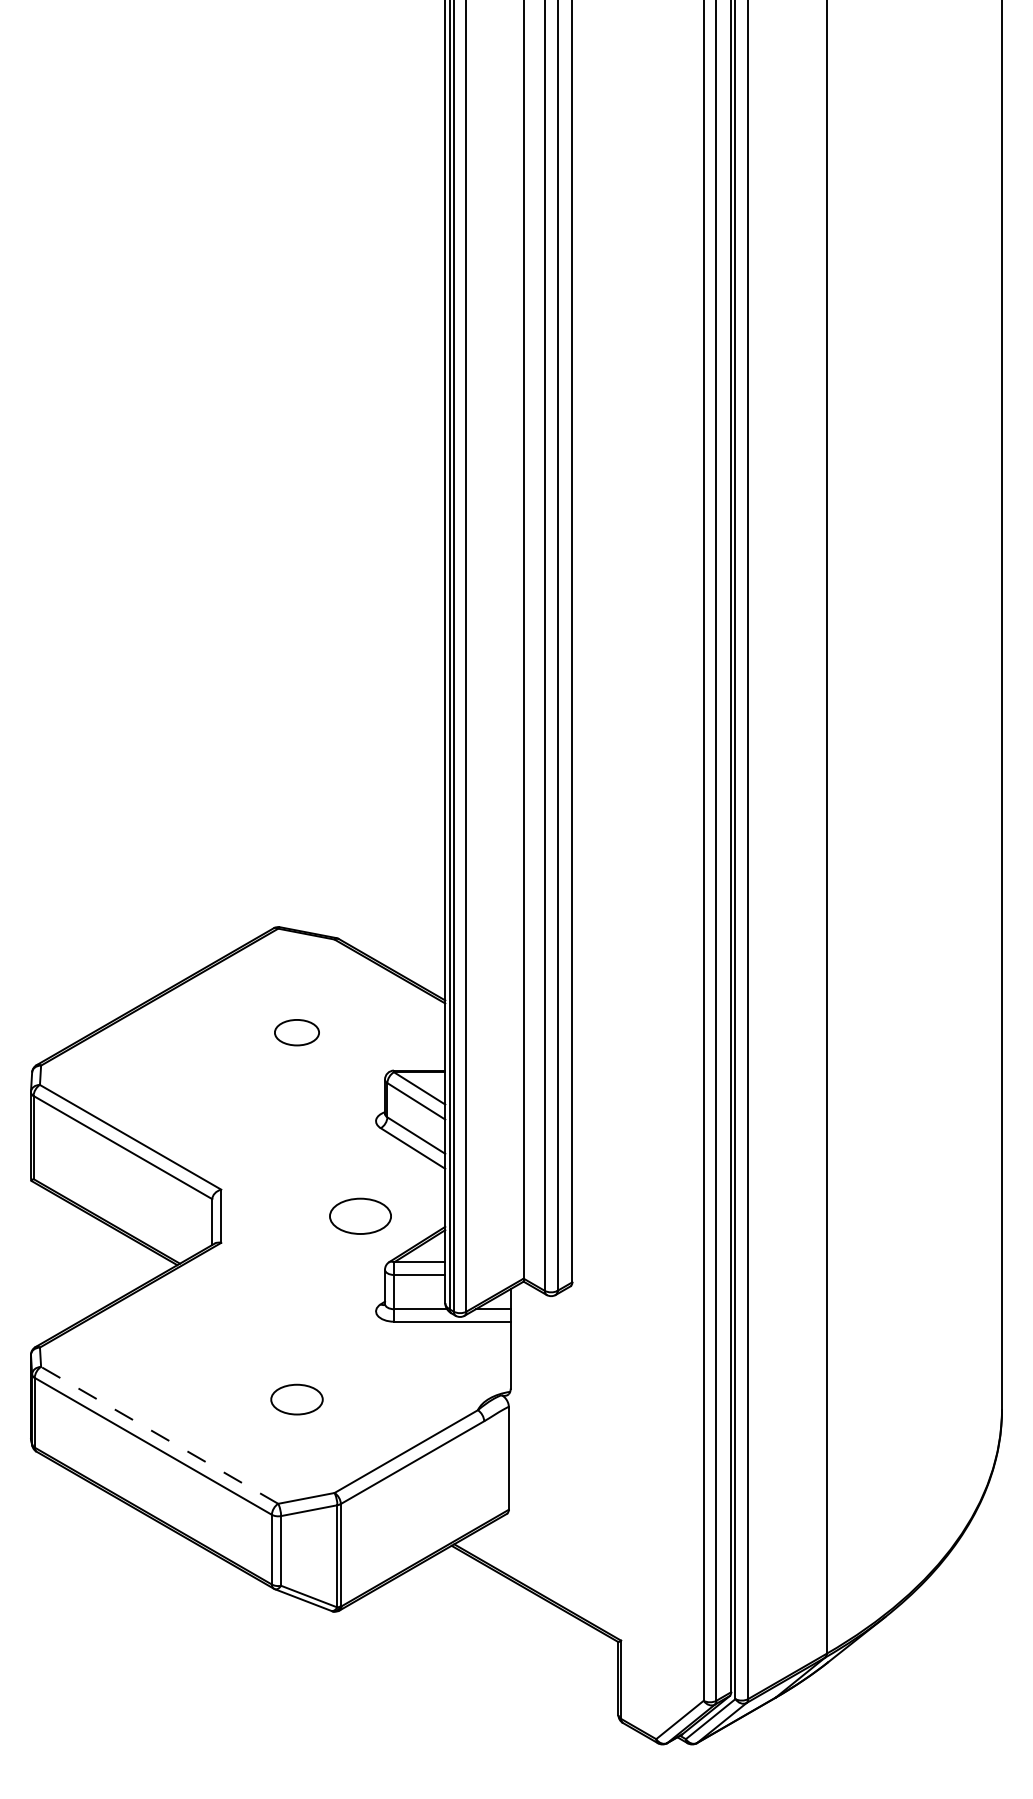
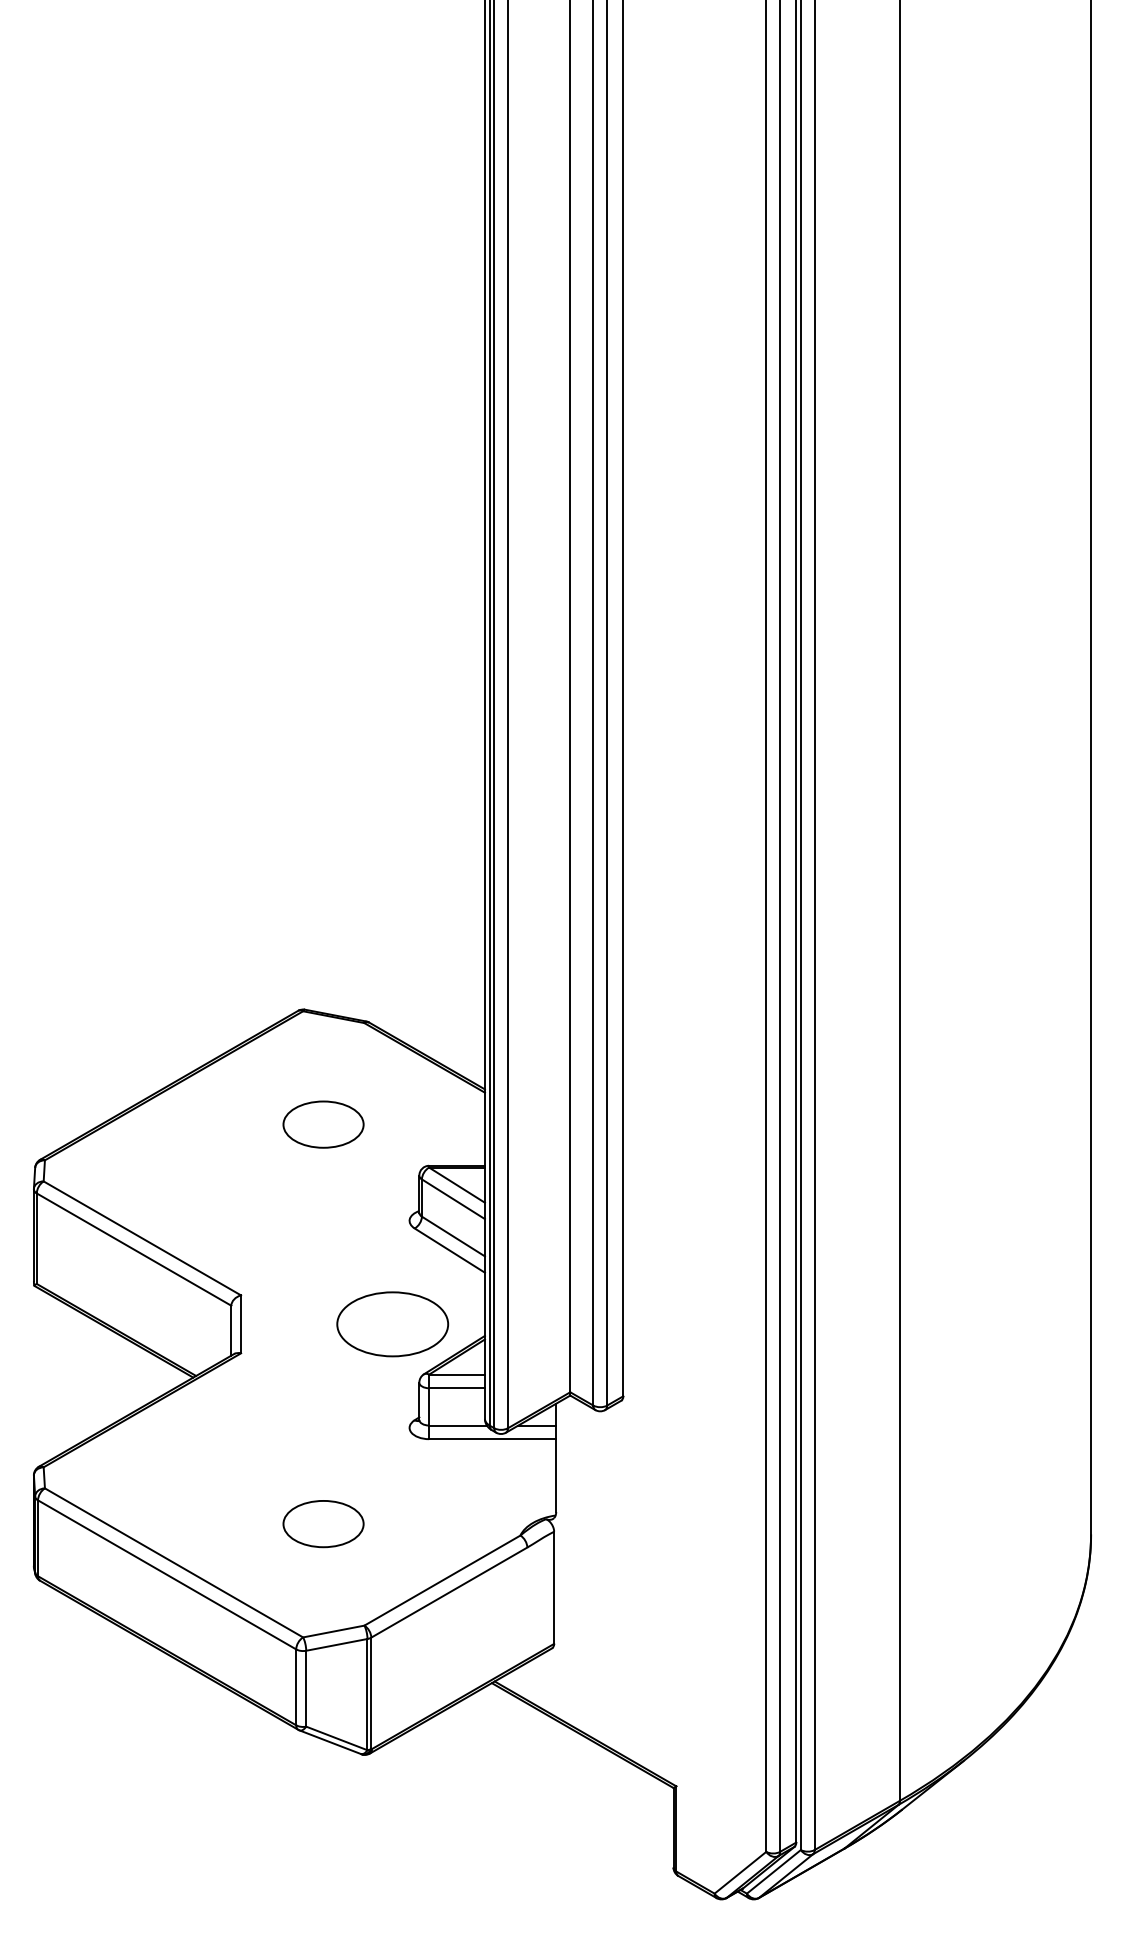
part: (296, 1032) -> (322, 1124), size x1.67
part: (360, 1216) -> (392, 1324), size x1.67
part: (296, 1399) -> (322, 1523), size x1.43
line: (159, 1435) -> (173, 1563), dashed -> solid

